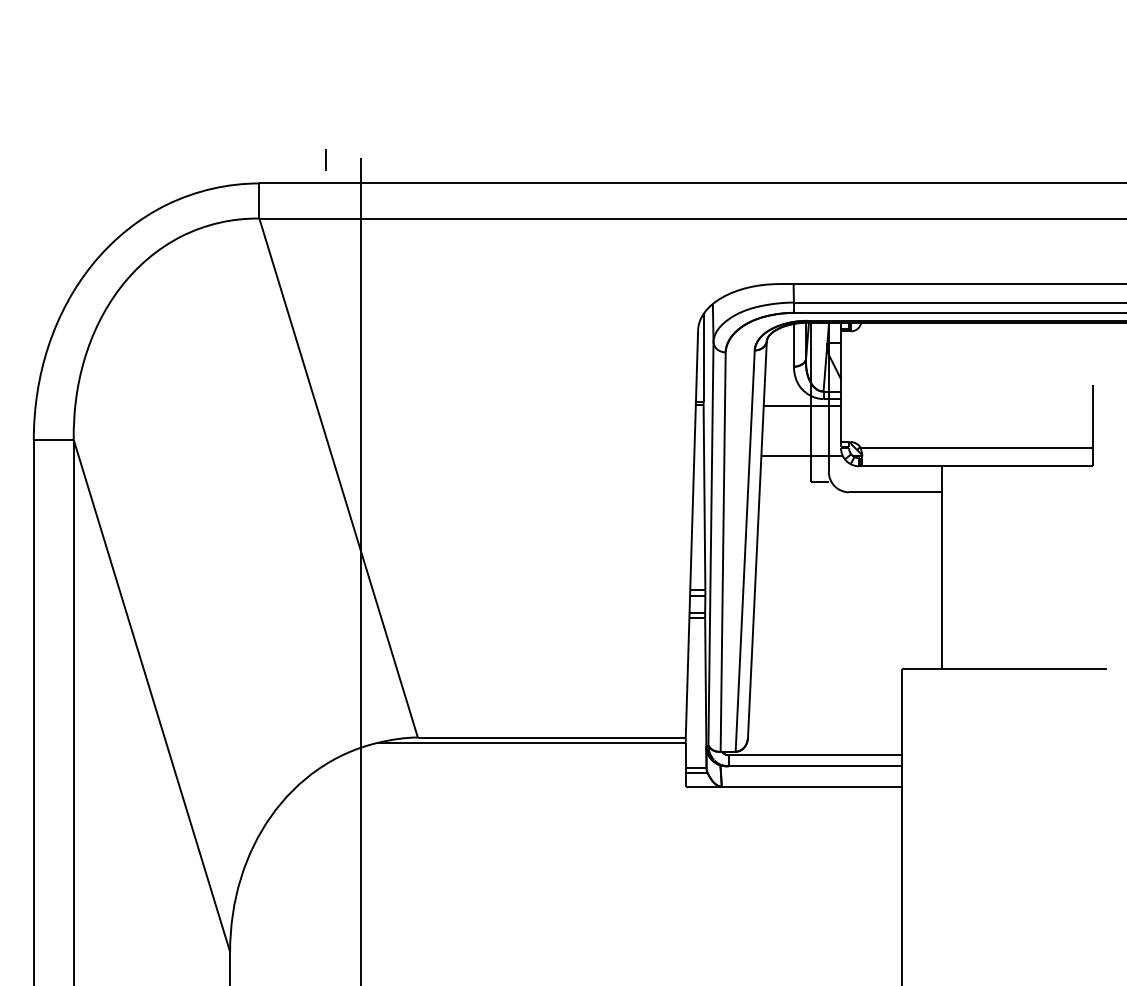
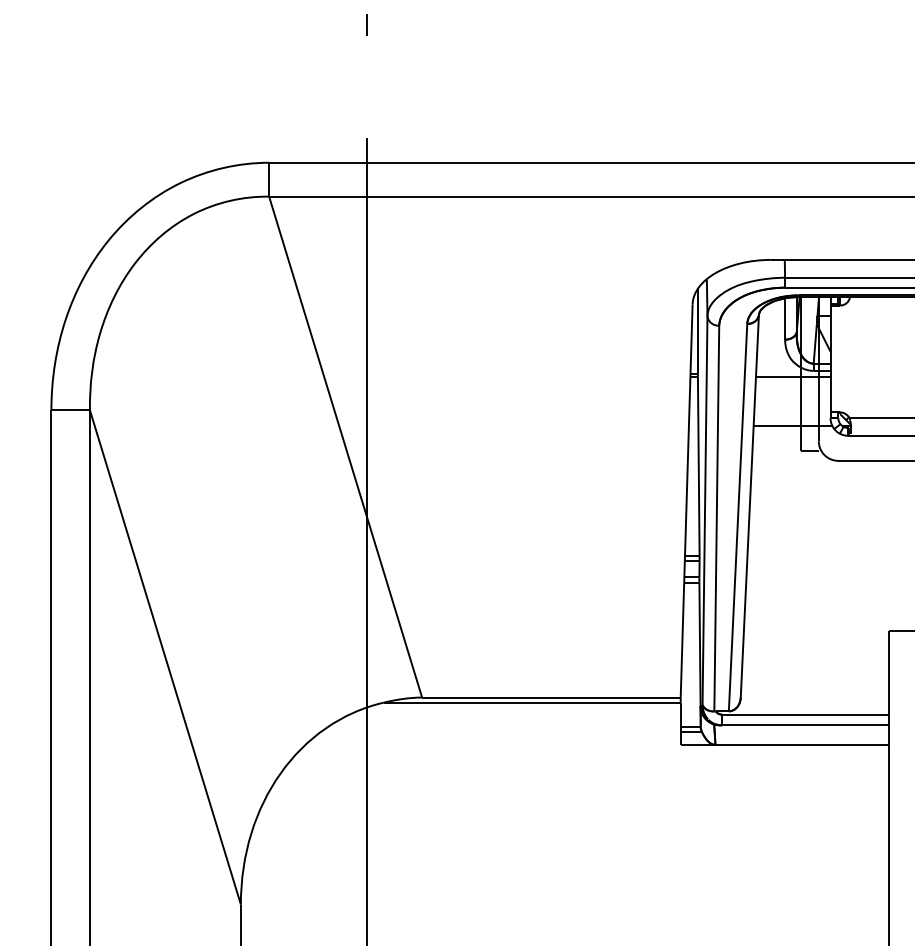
line: (325, 159) -> (366, 24), moved

